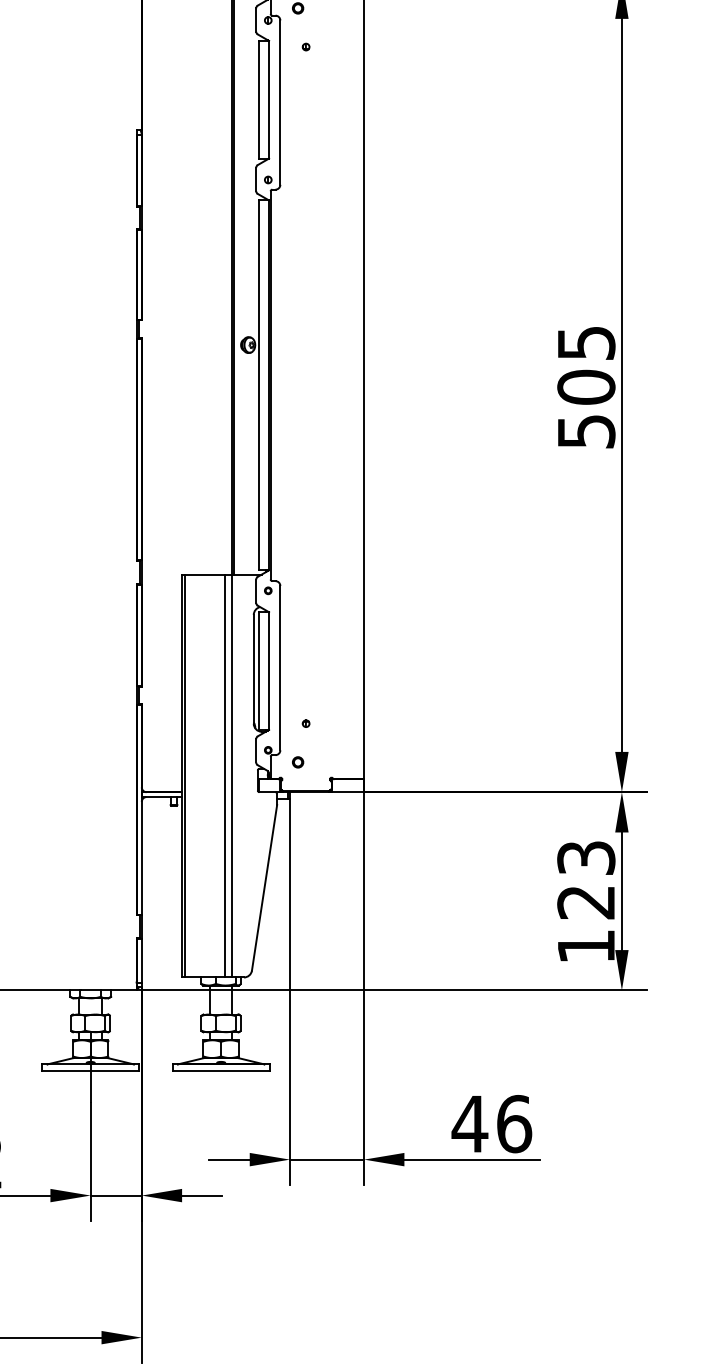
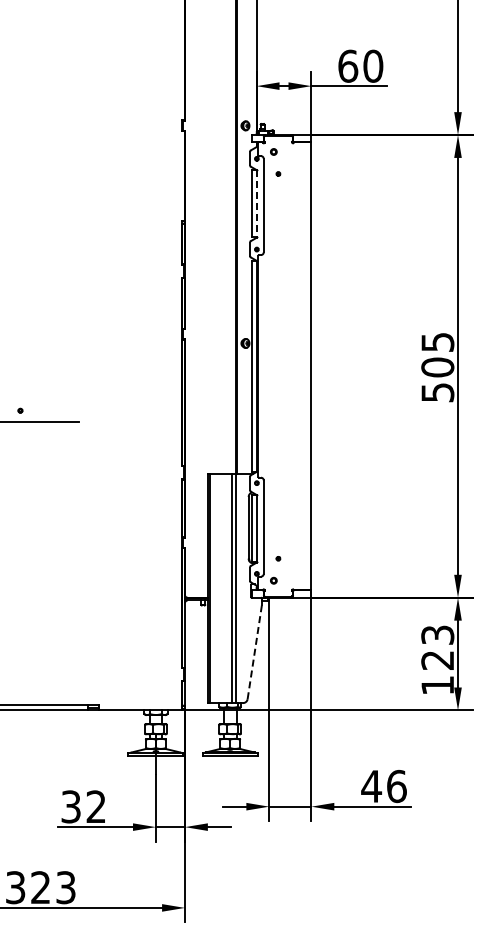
line: (269, 100) -> (257, 204), solid -> dashed
line: (264, 888) -> (254, 652), solid -> dashed

